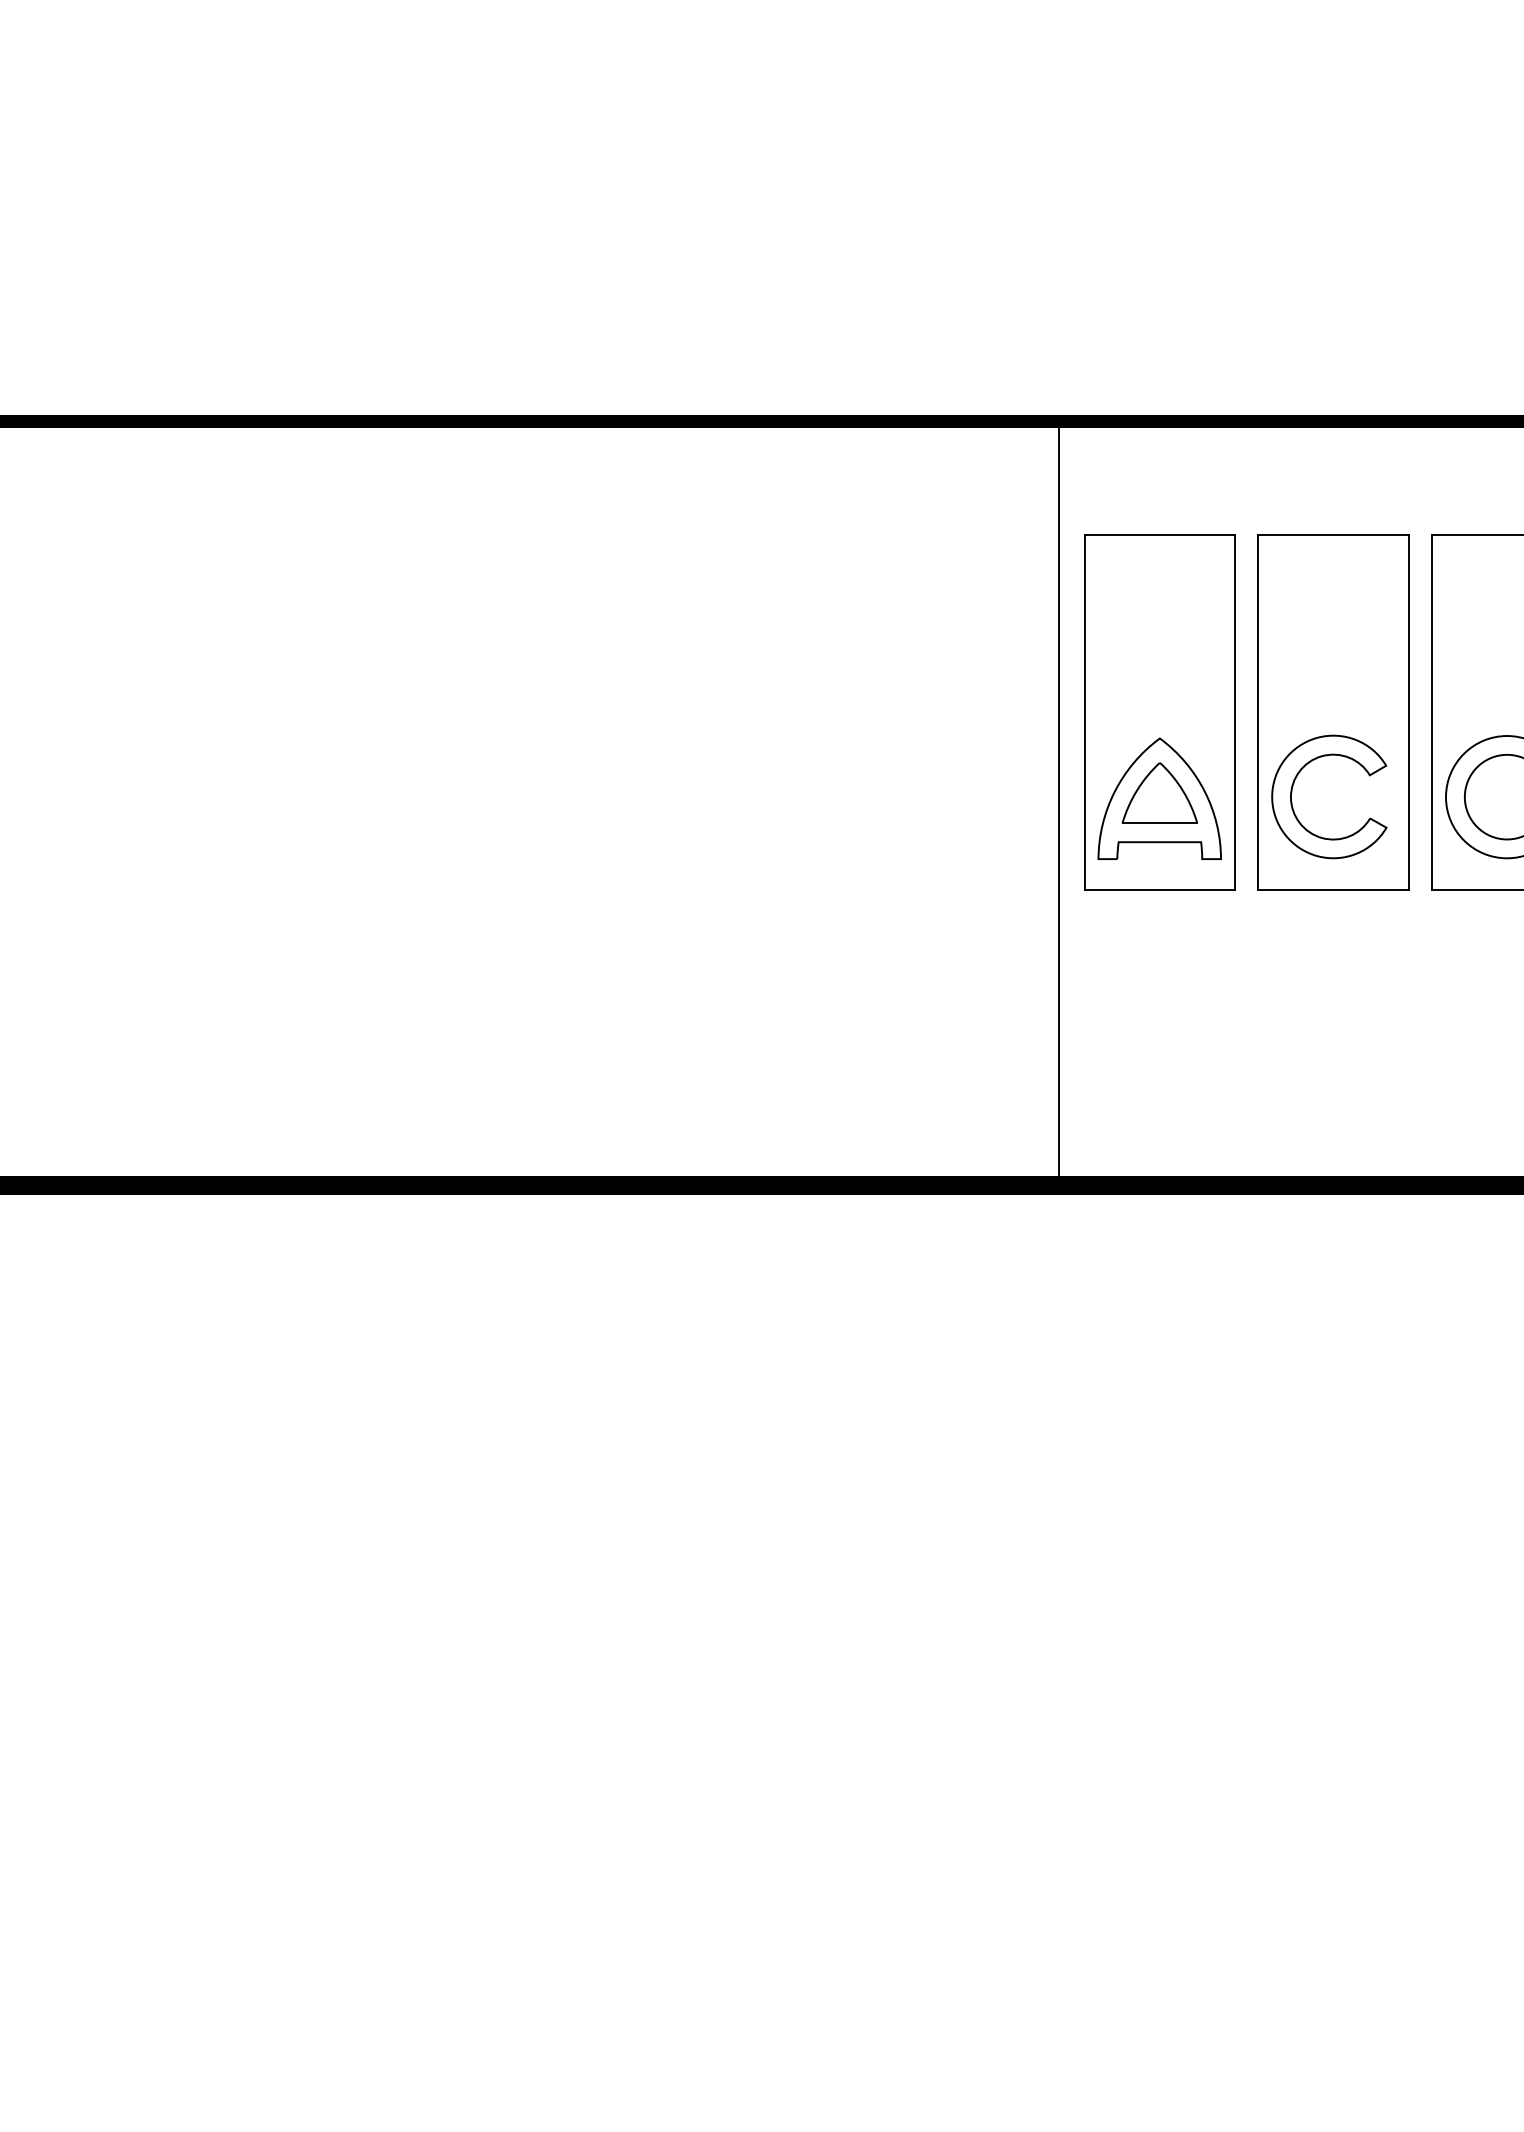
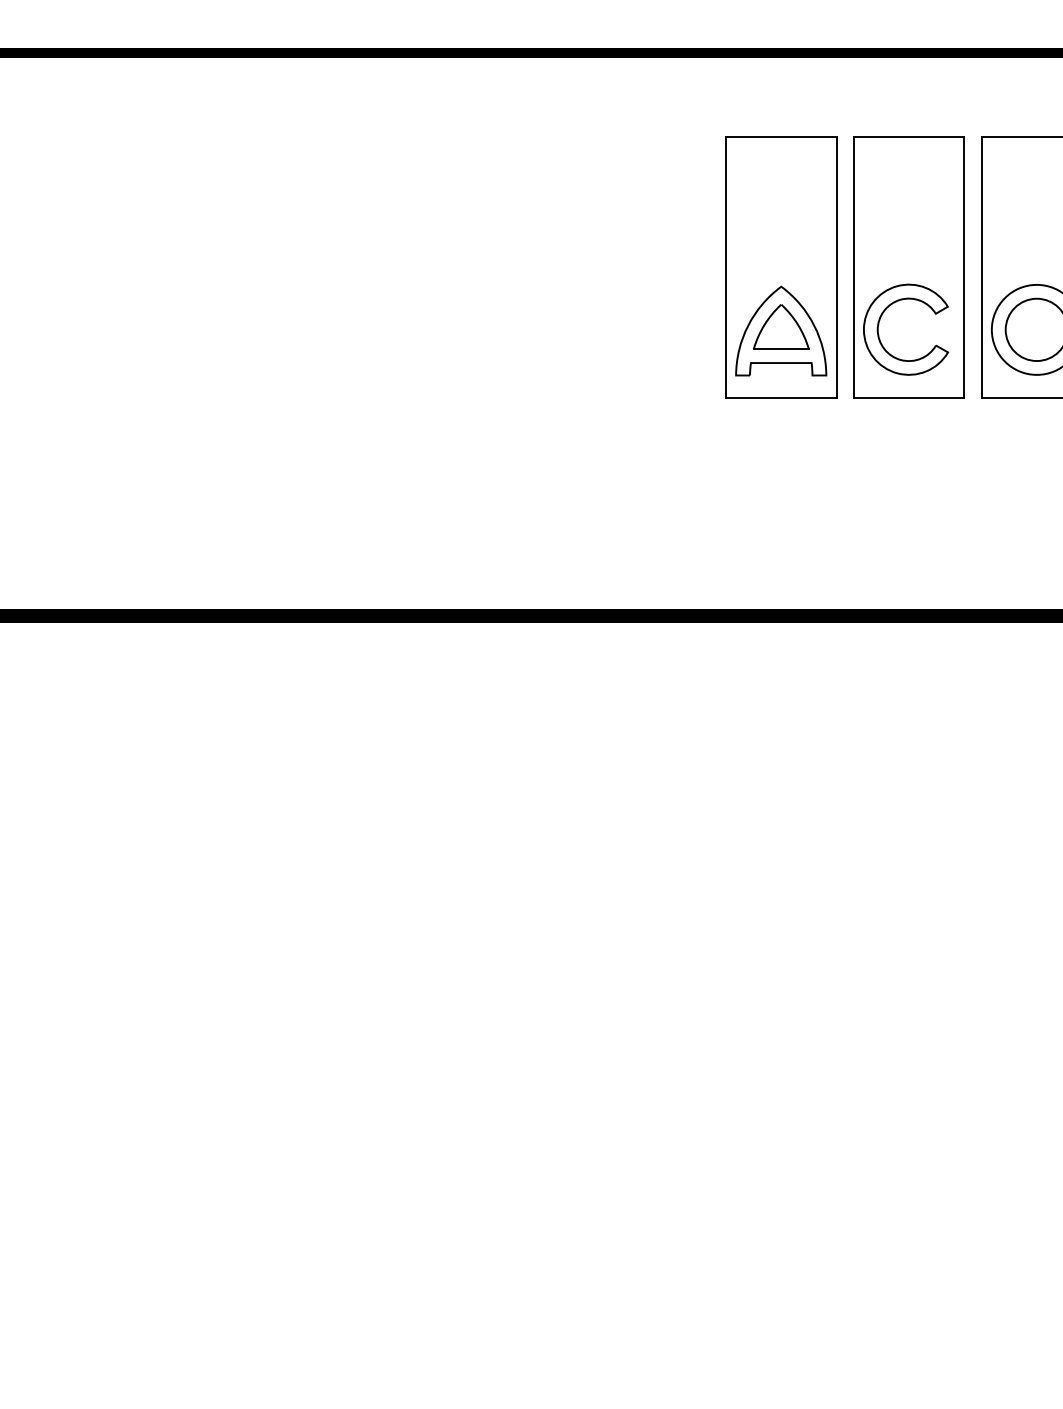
line: (1059, 803) -> (707, 334), removed

